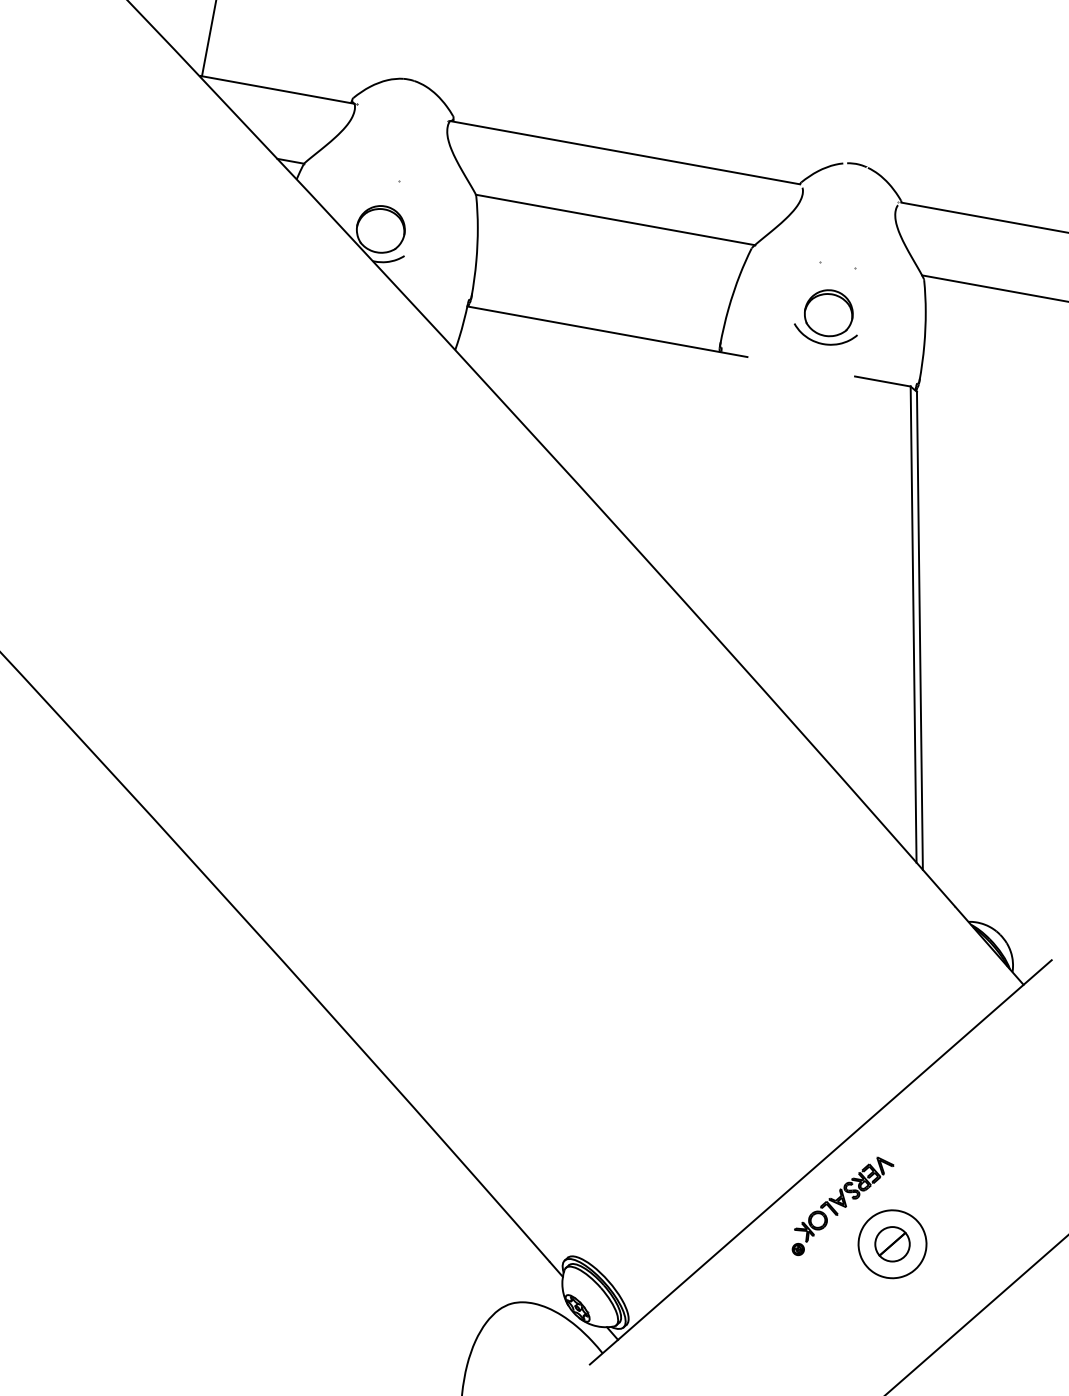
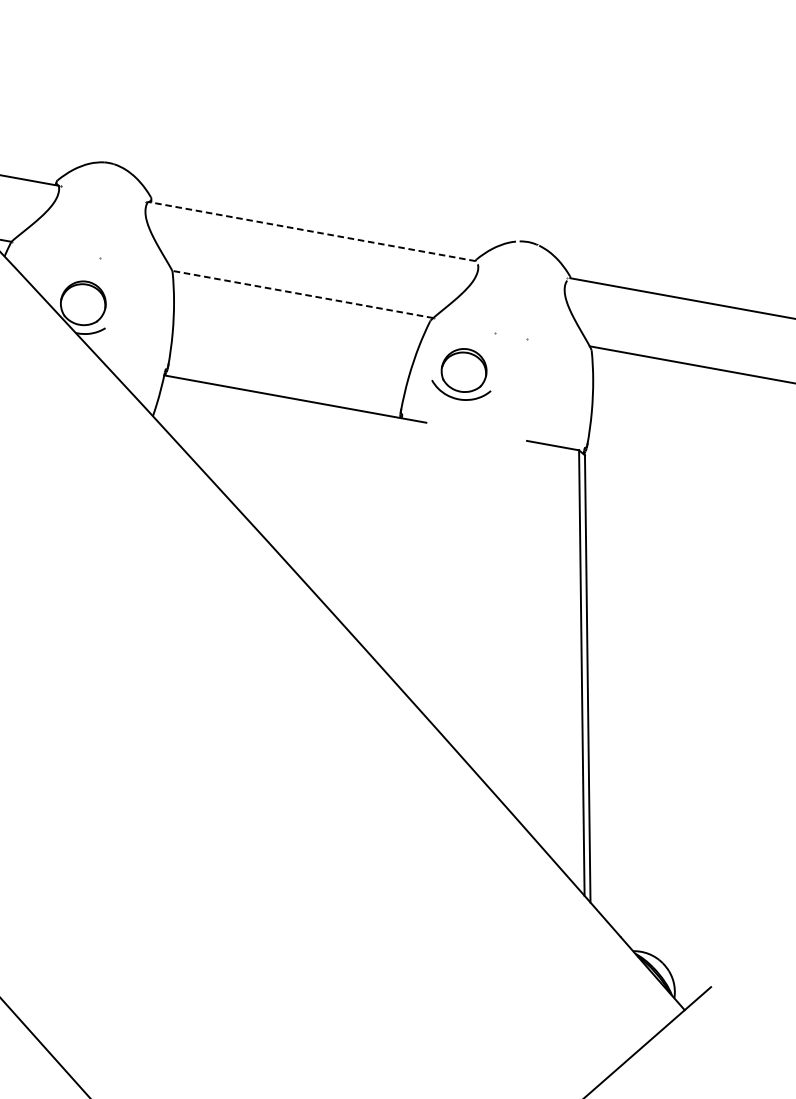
line: (625, 152) -> (312, 231), solid -> dashed
line: (615, 219) -> (302, 294), solid -> dashed
part: (825, 317) -> (461, 374), moved

